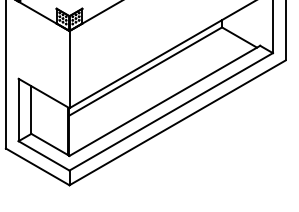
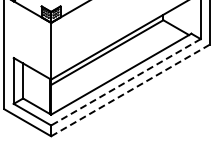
line: (170, 112) -> (125, 82), solid -> dashed
line: (177, 122) -> (130, 90), solid -> dashed

